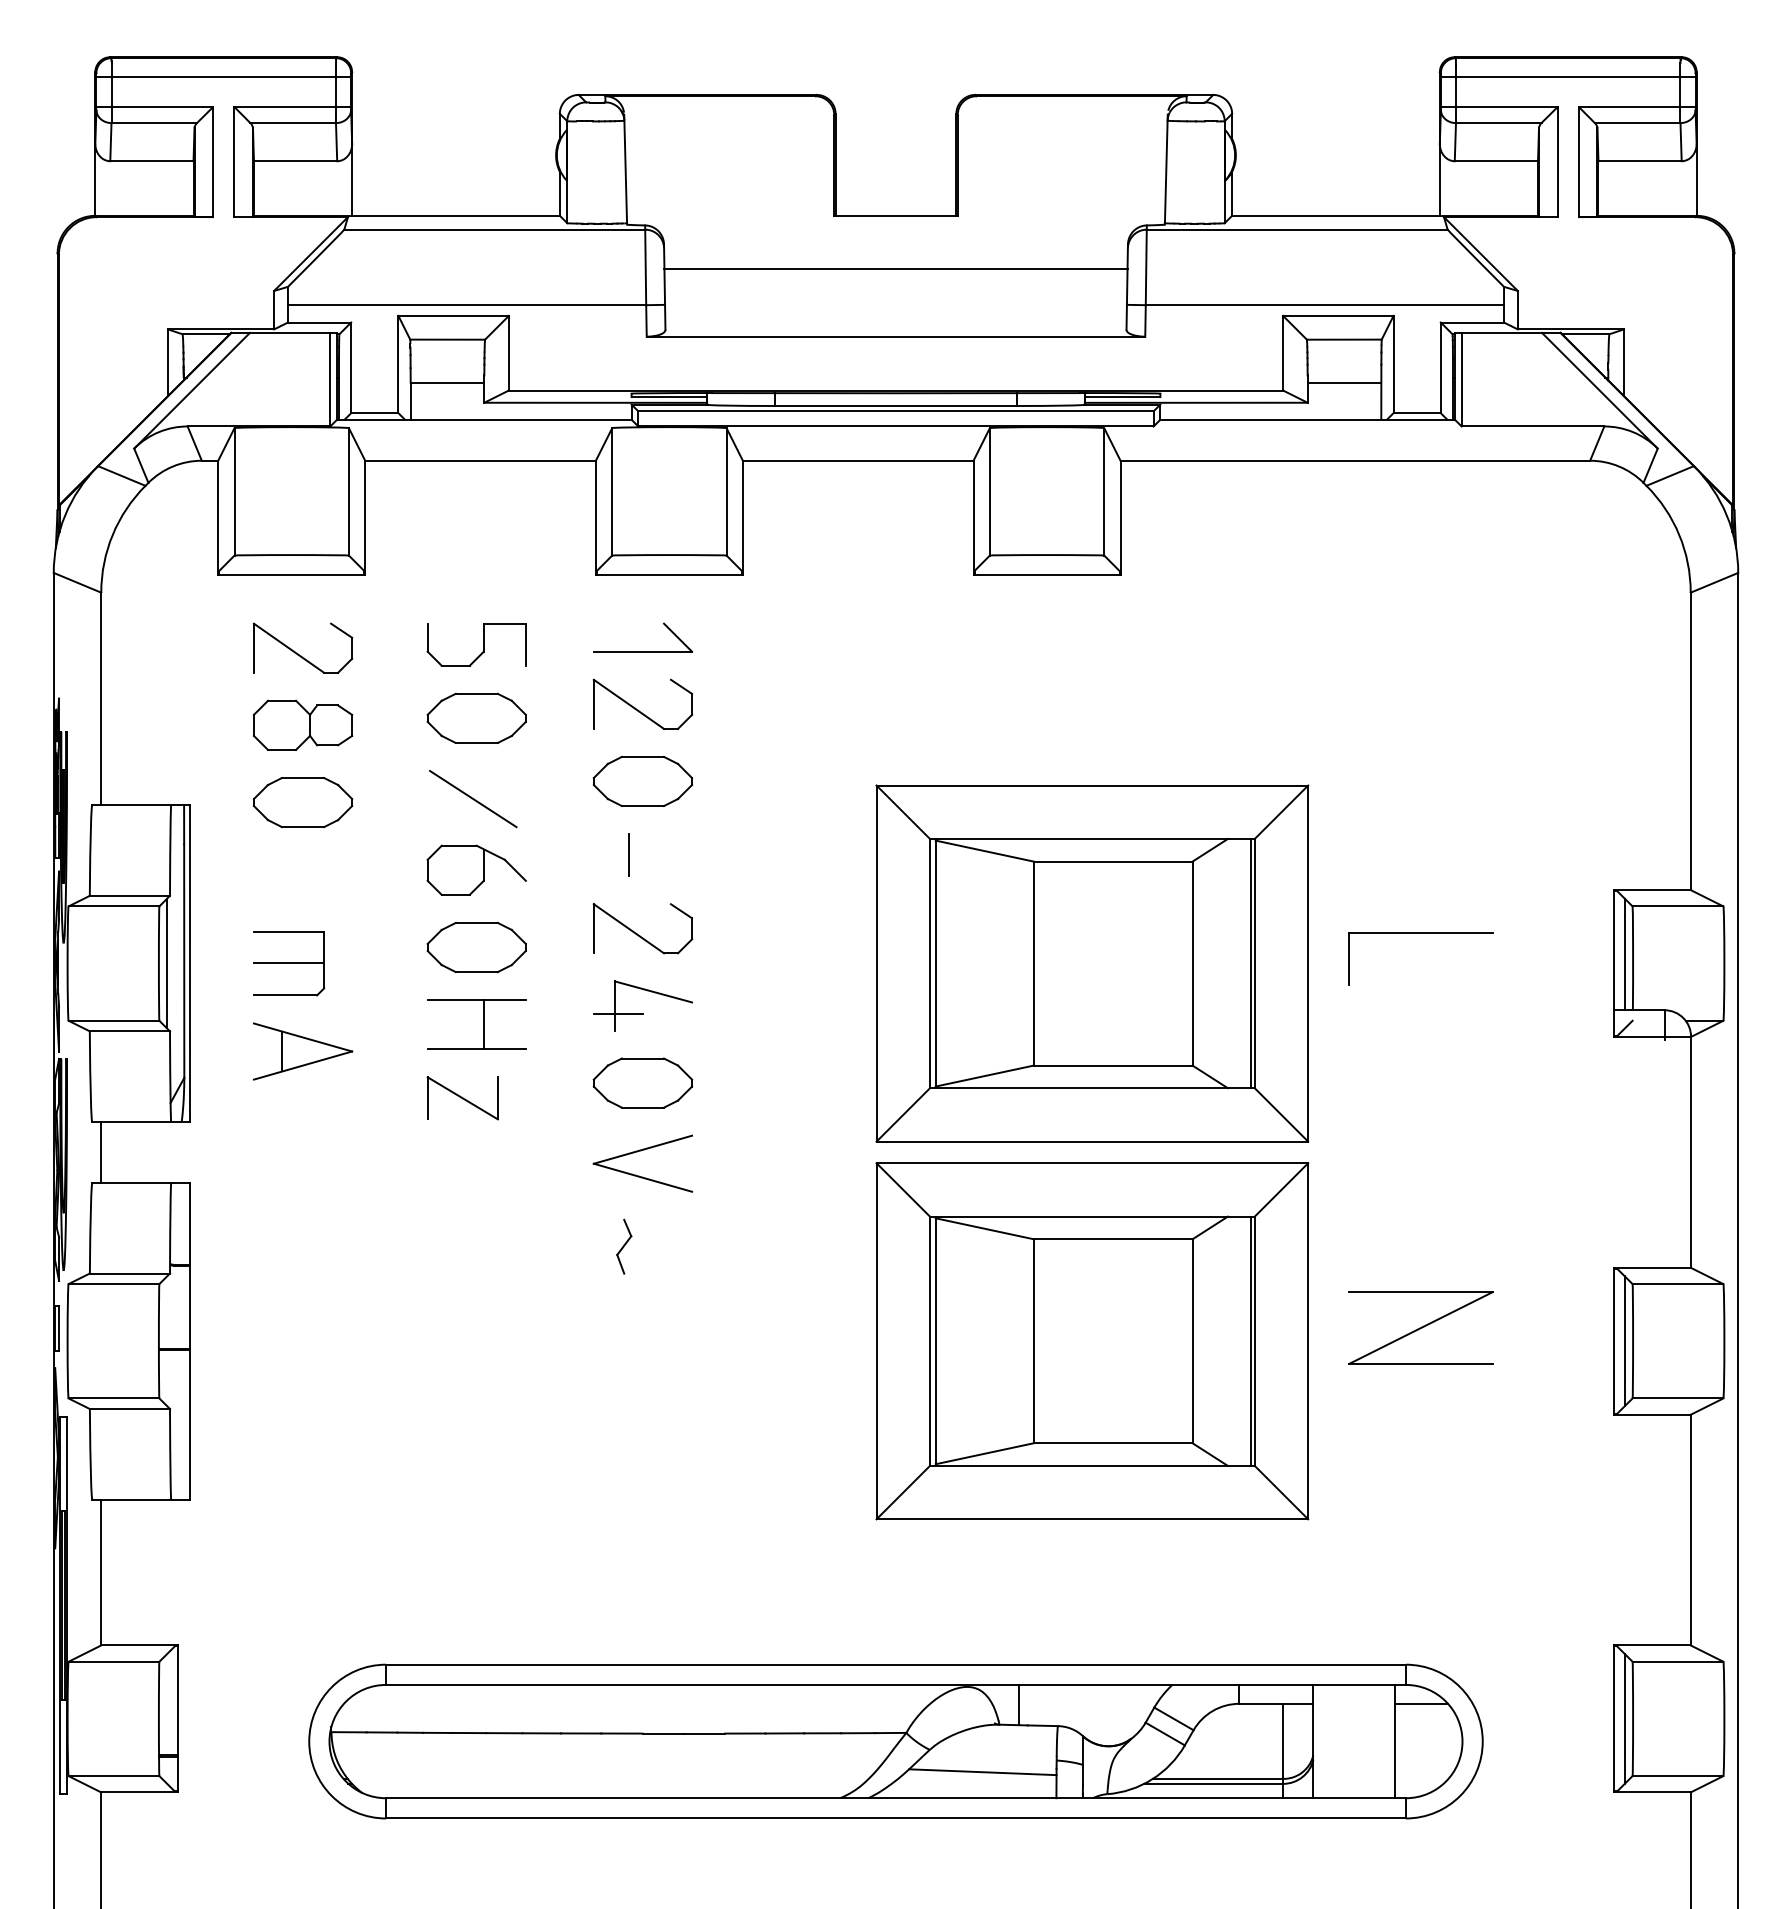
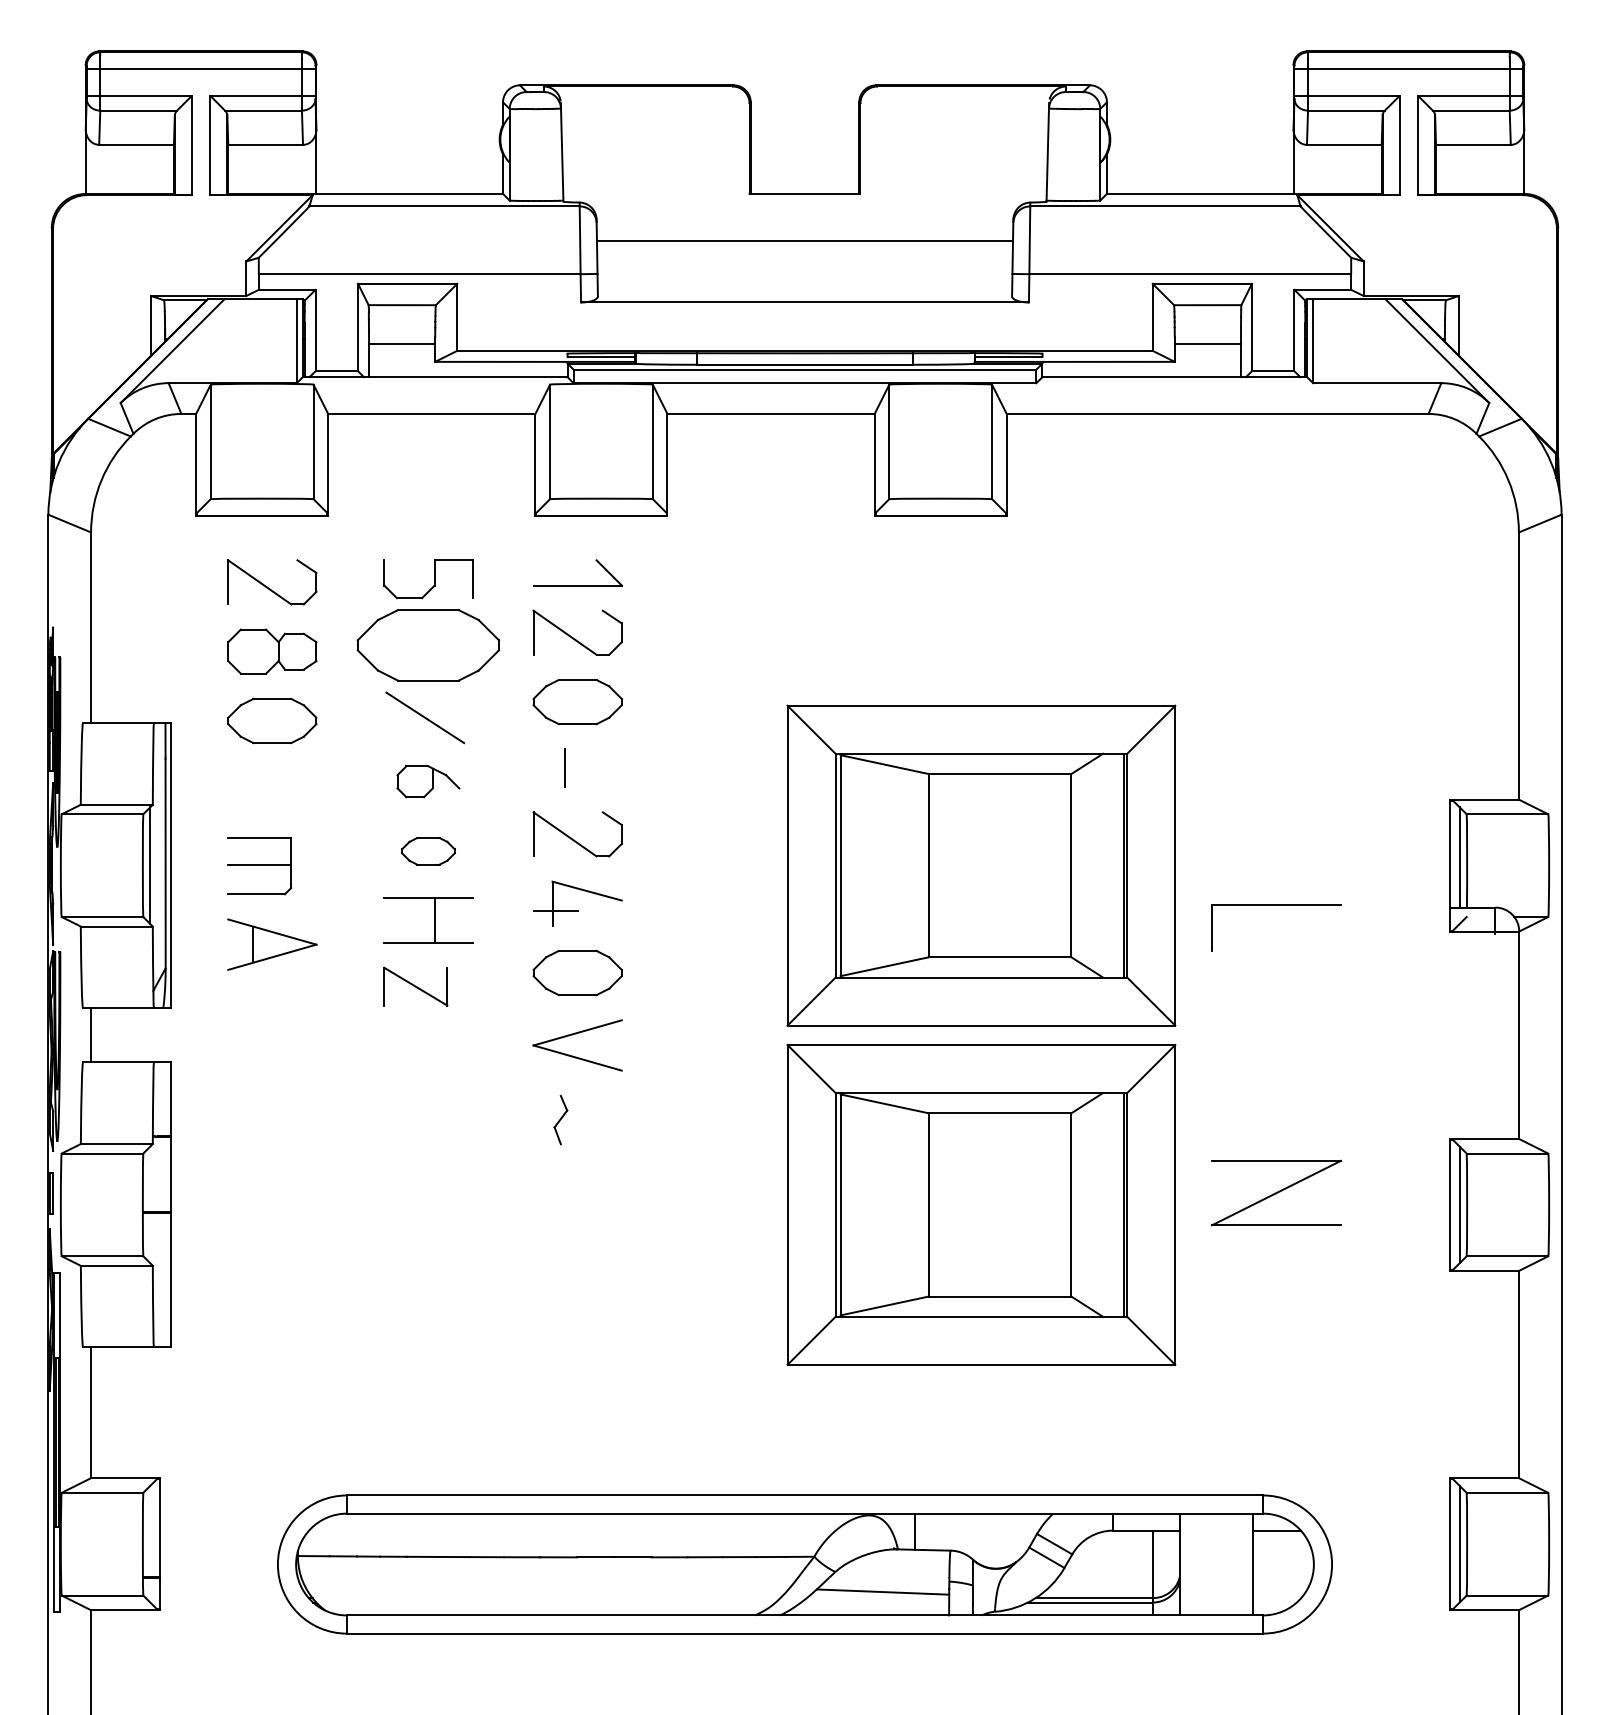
part: (476, 718) -> (428, 645), size x1.6
part: (476, 869) -> (428, 781), size x0.7
part: (1420, 934) -> (1276, 905), moved
part: (476, 947) -> (428, 851), size x0.6

